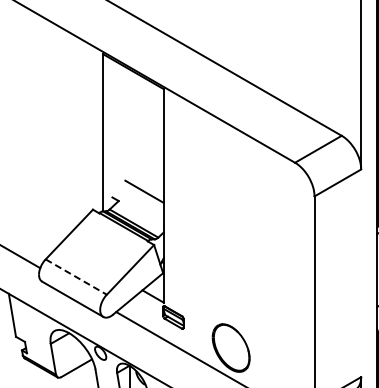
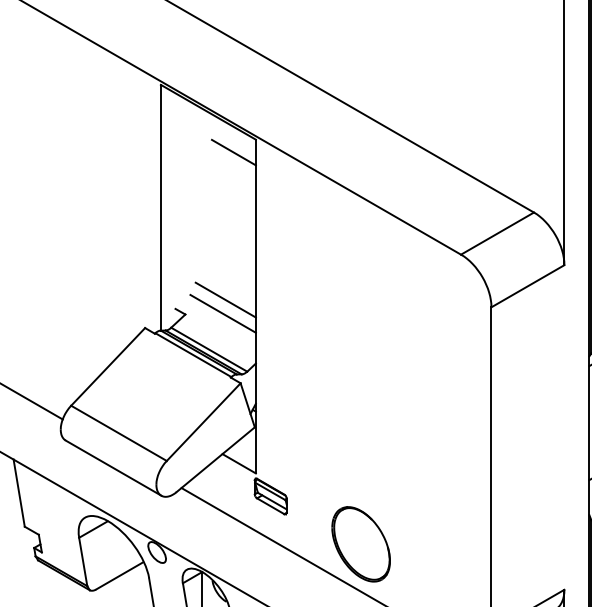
line: (149, 97) -> (233, 152), added
line: (142, 200) -> (222, 313), added
line: (76, 277) -> (119, 434), dashed -> solid

